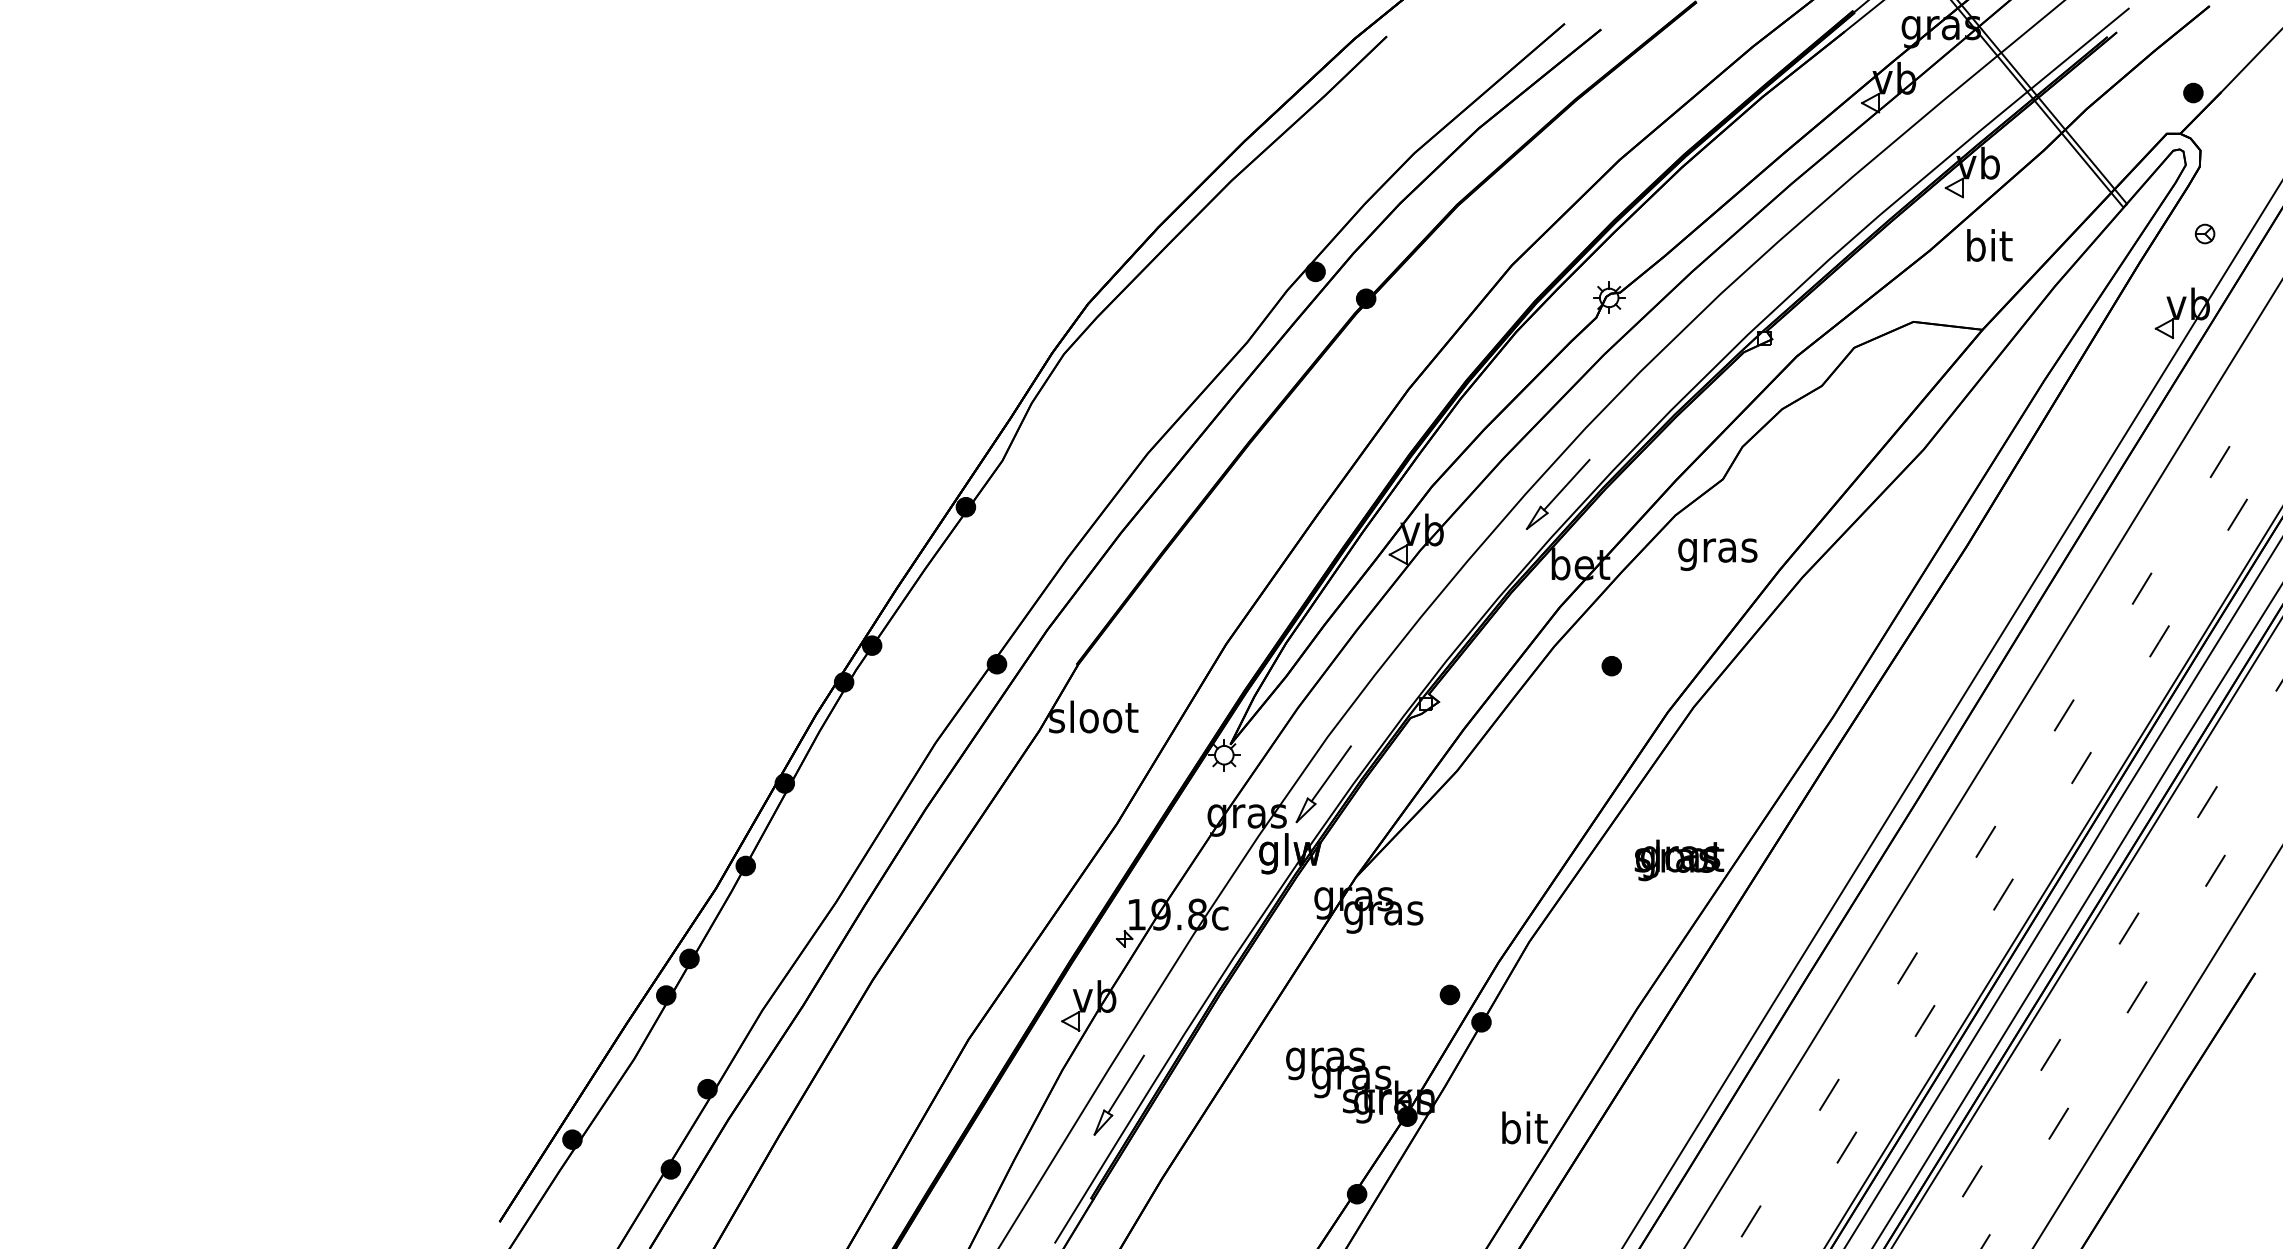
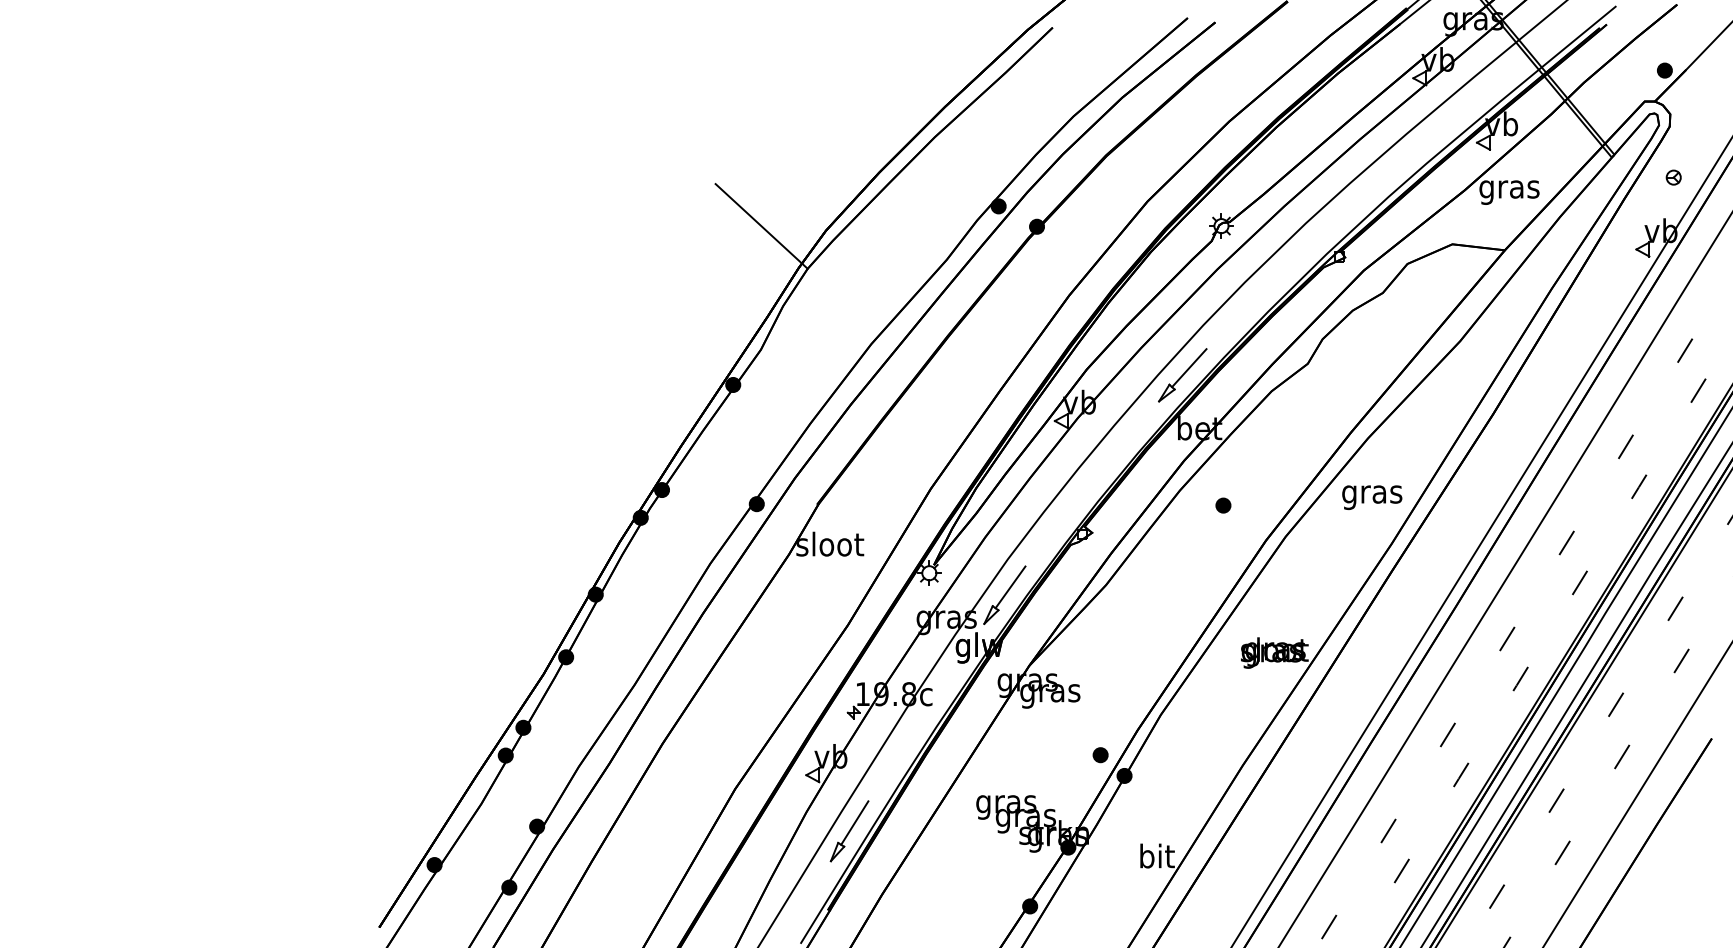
text: (1988, 249) -> (1509, 189), bit -> gras
line: (1003, 298) -> (761, 226), added
text: (1717, 554) -> (1371, 497), moved

